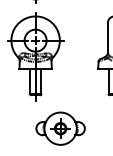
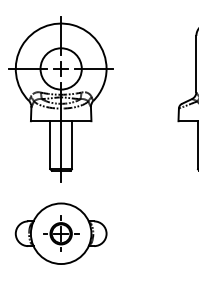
part: (60, 128) -> (60, 233), moved

